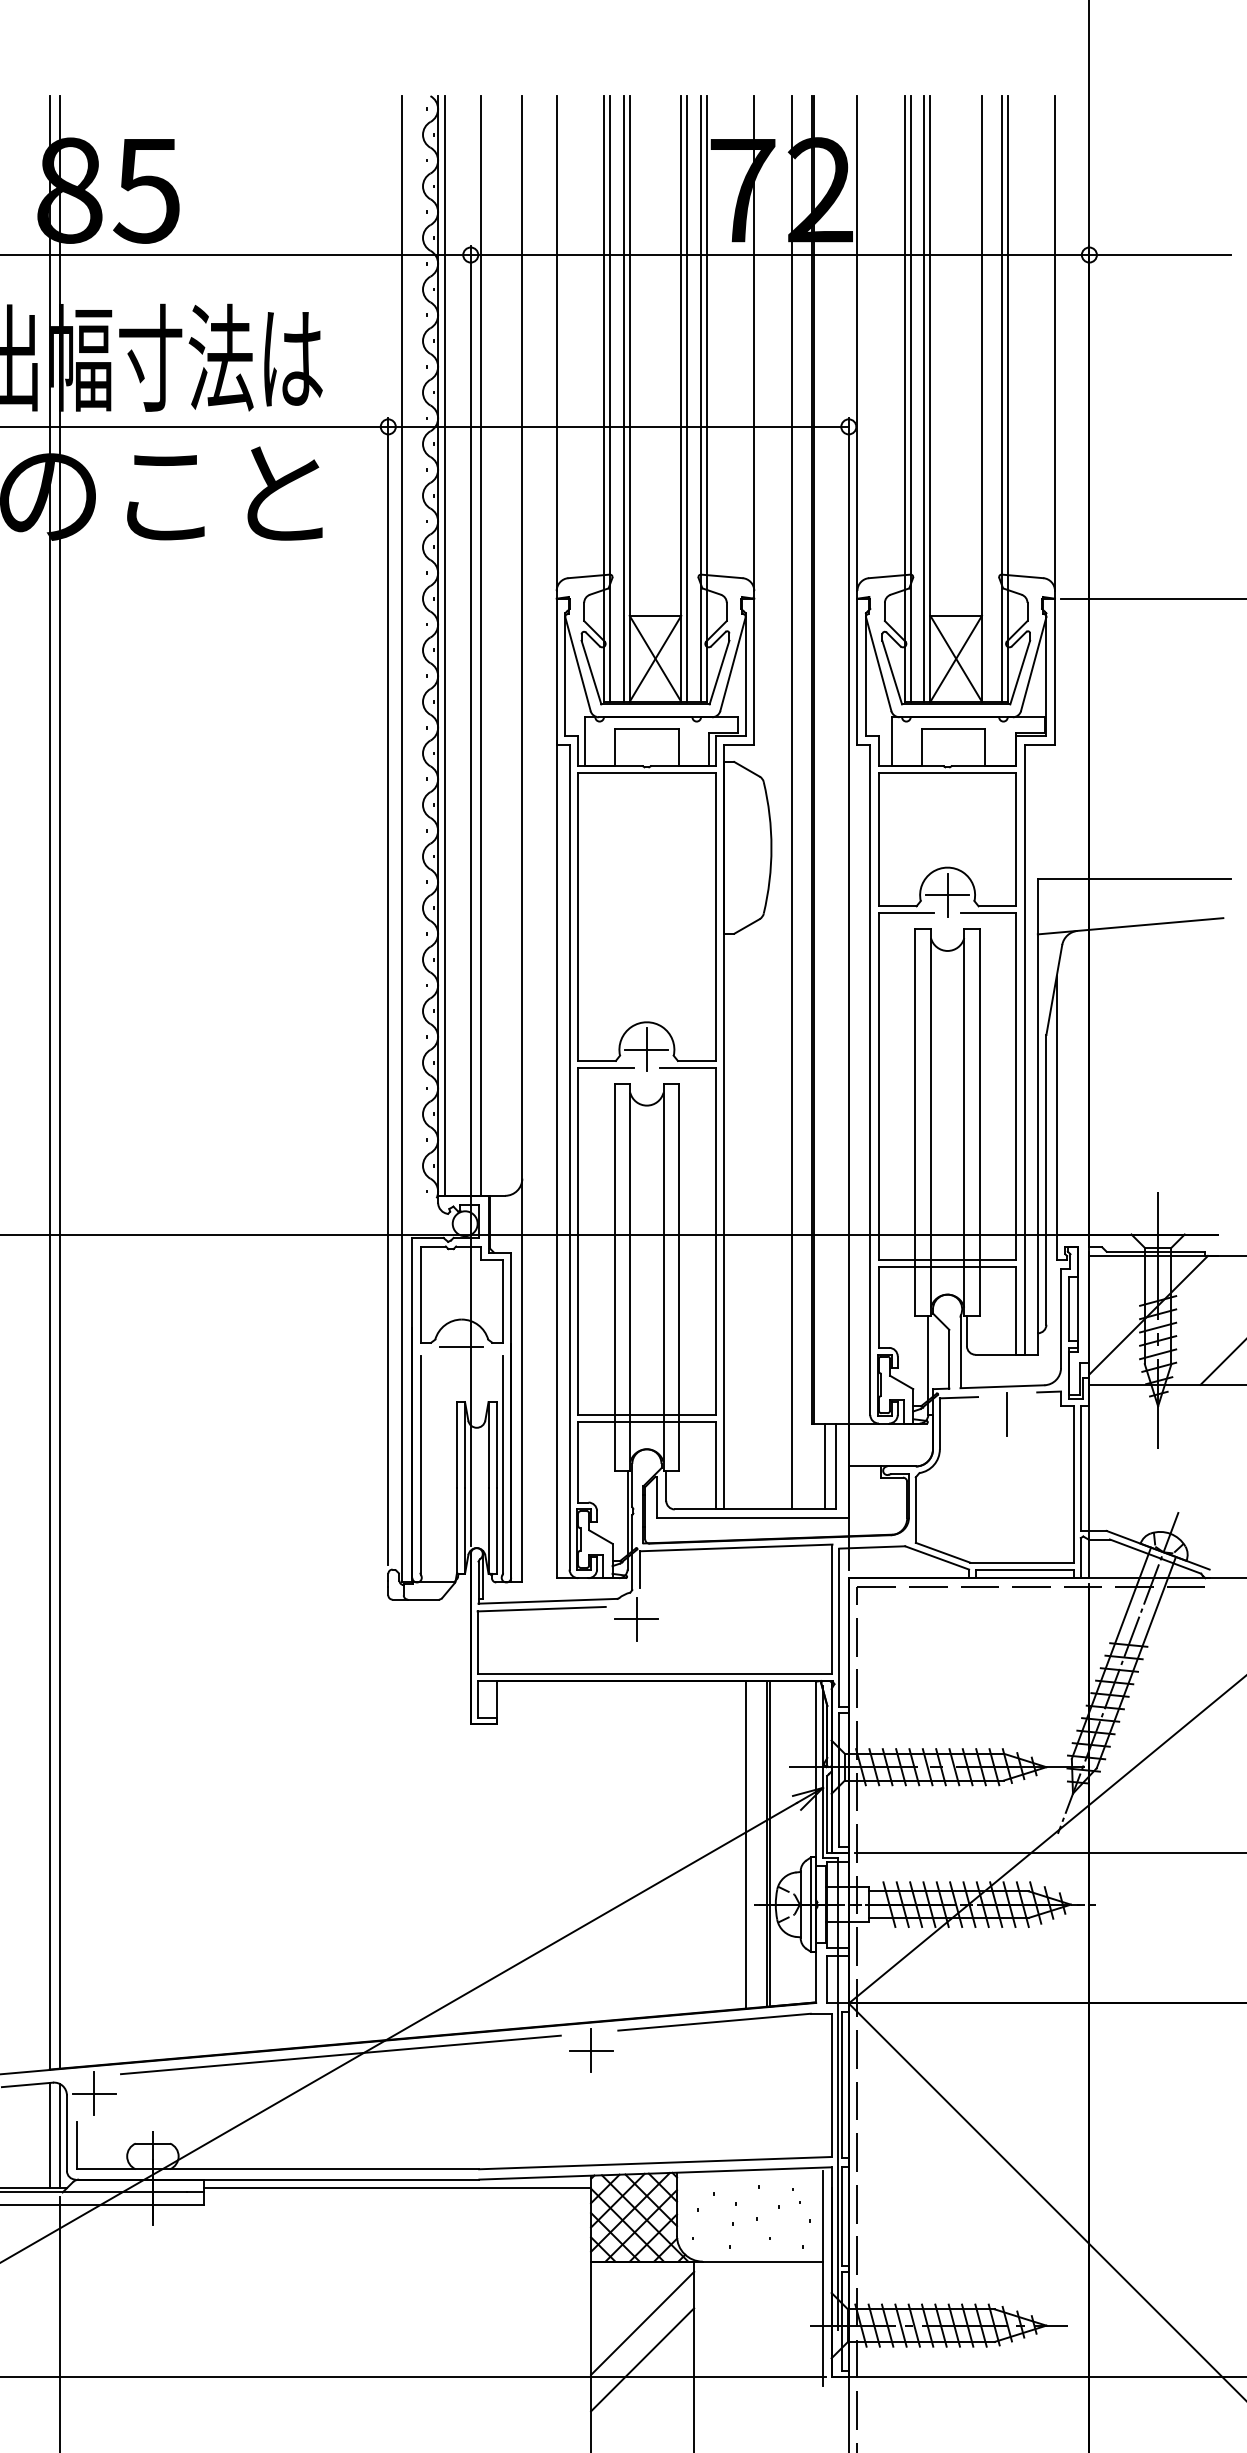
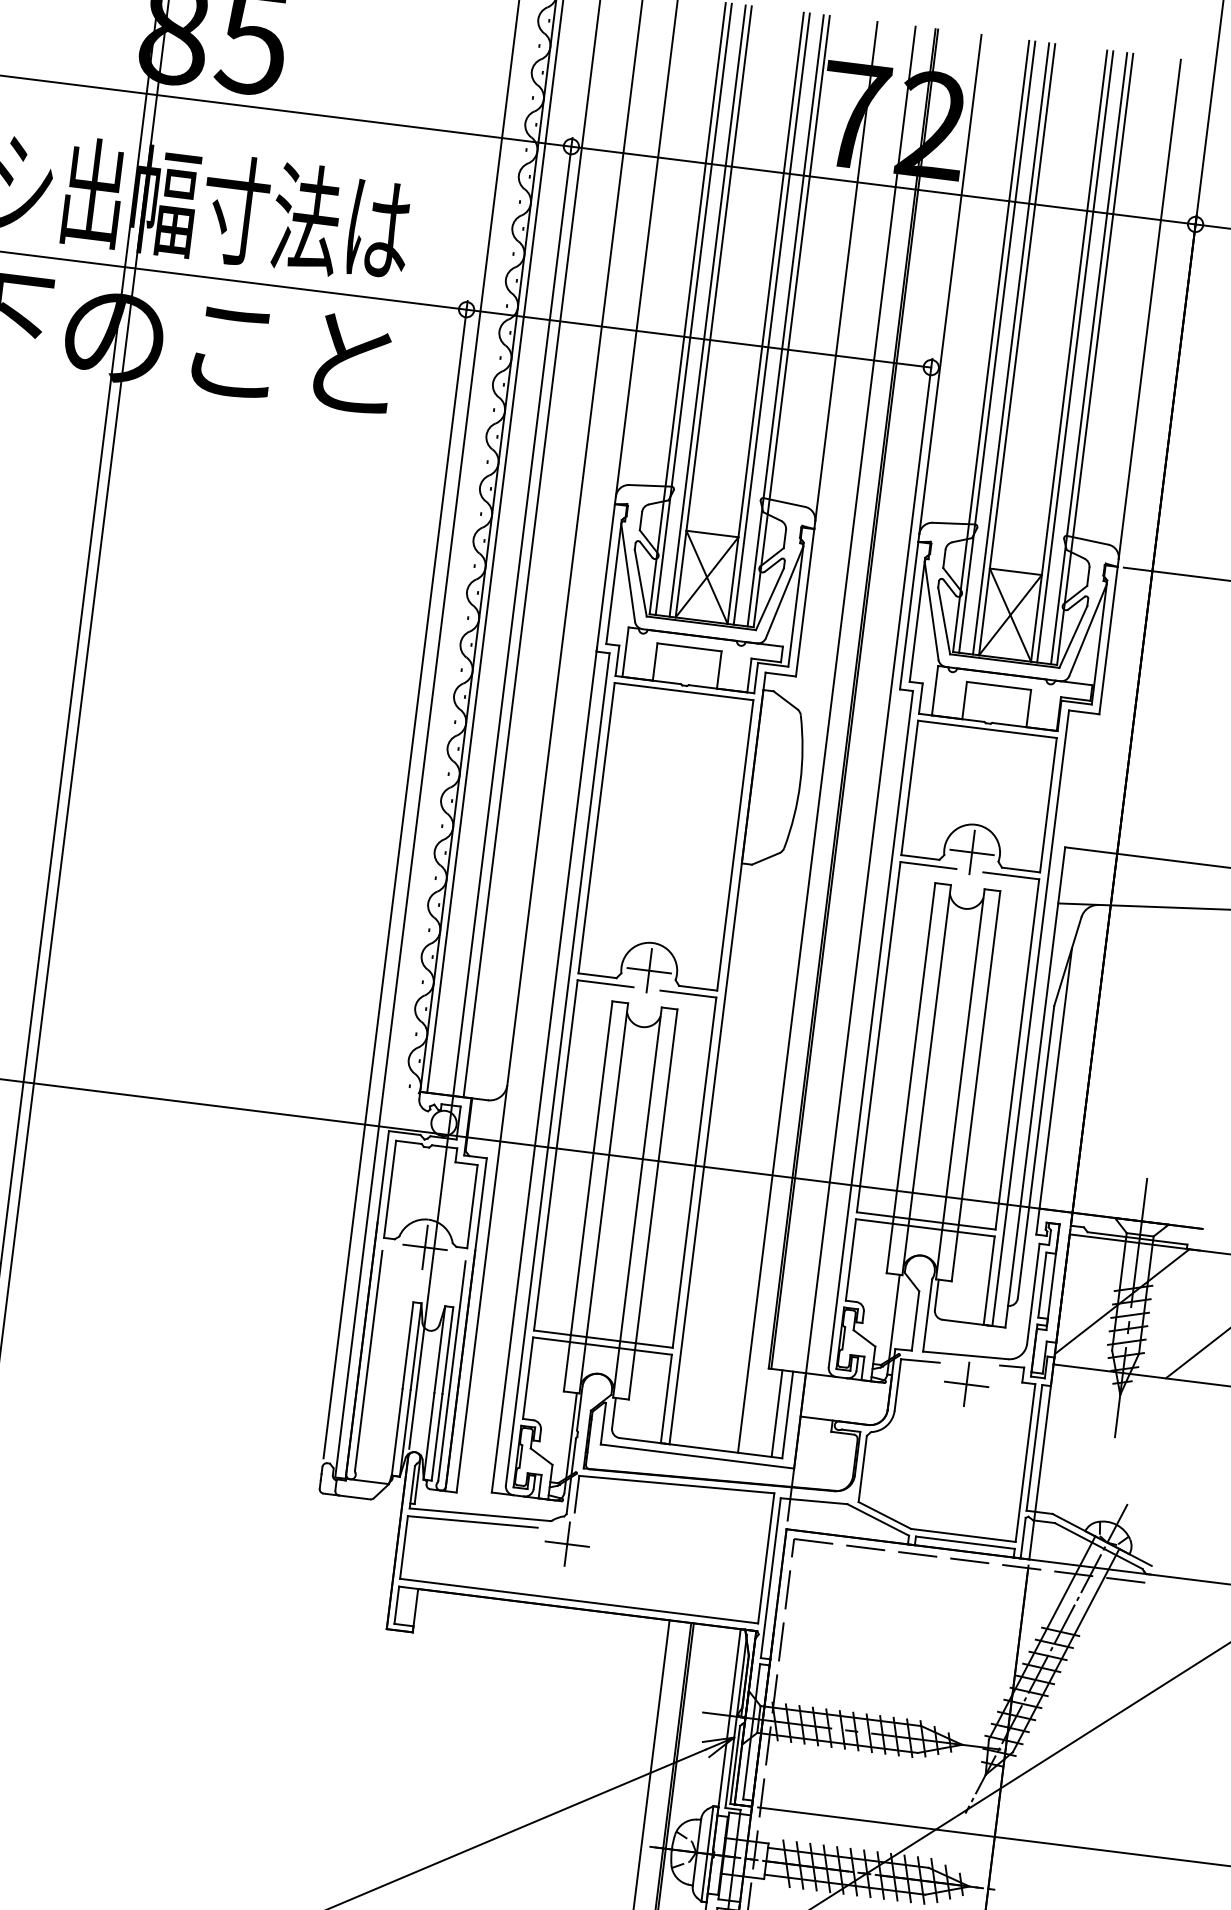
line: (988, 398) -> (1075, 356), added
line: (461, 1346) -> (424, 1246), added
line: (1006, 1414) -> (966, 1383), added

